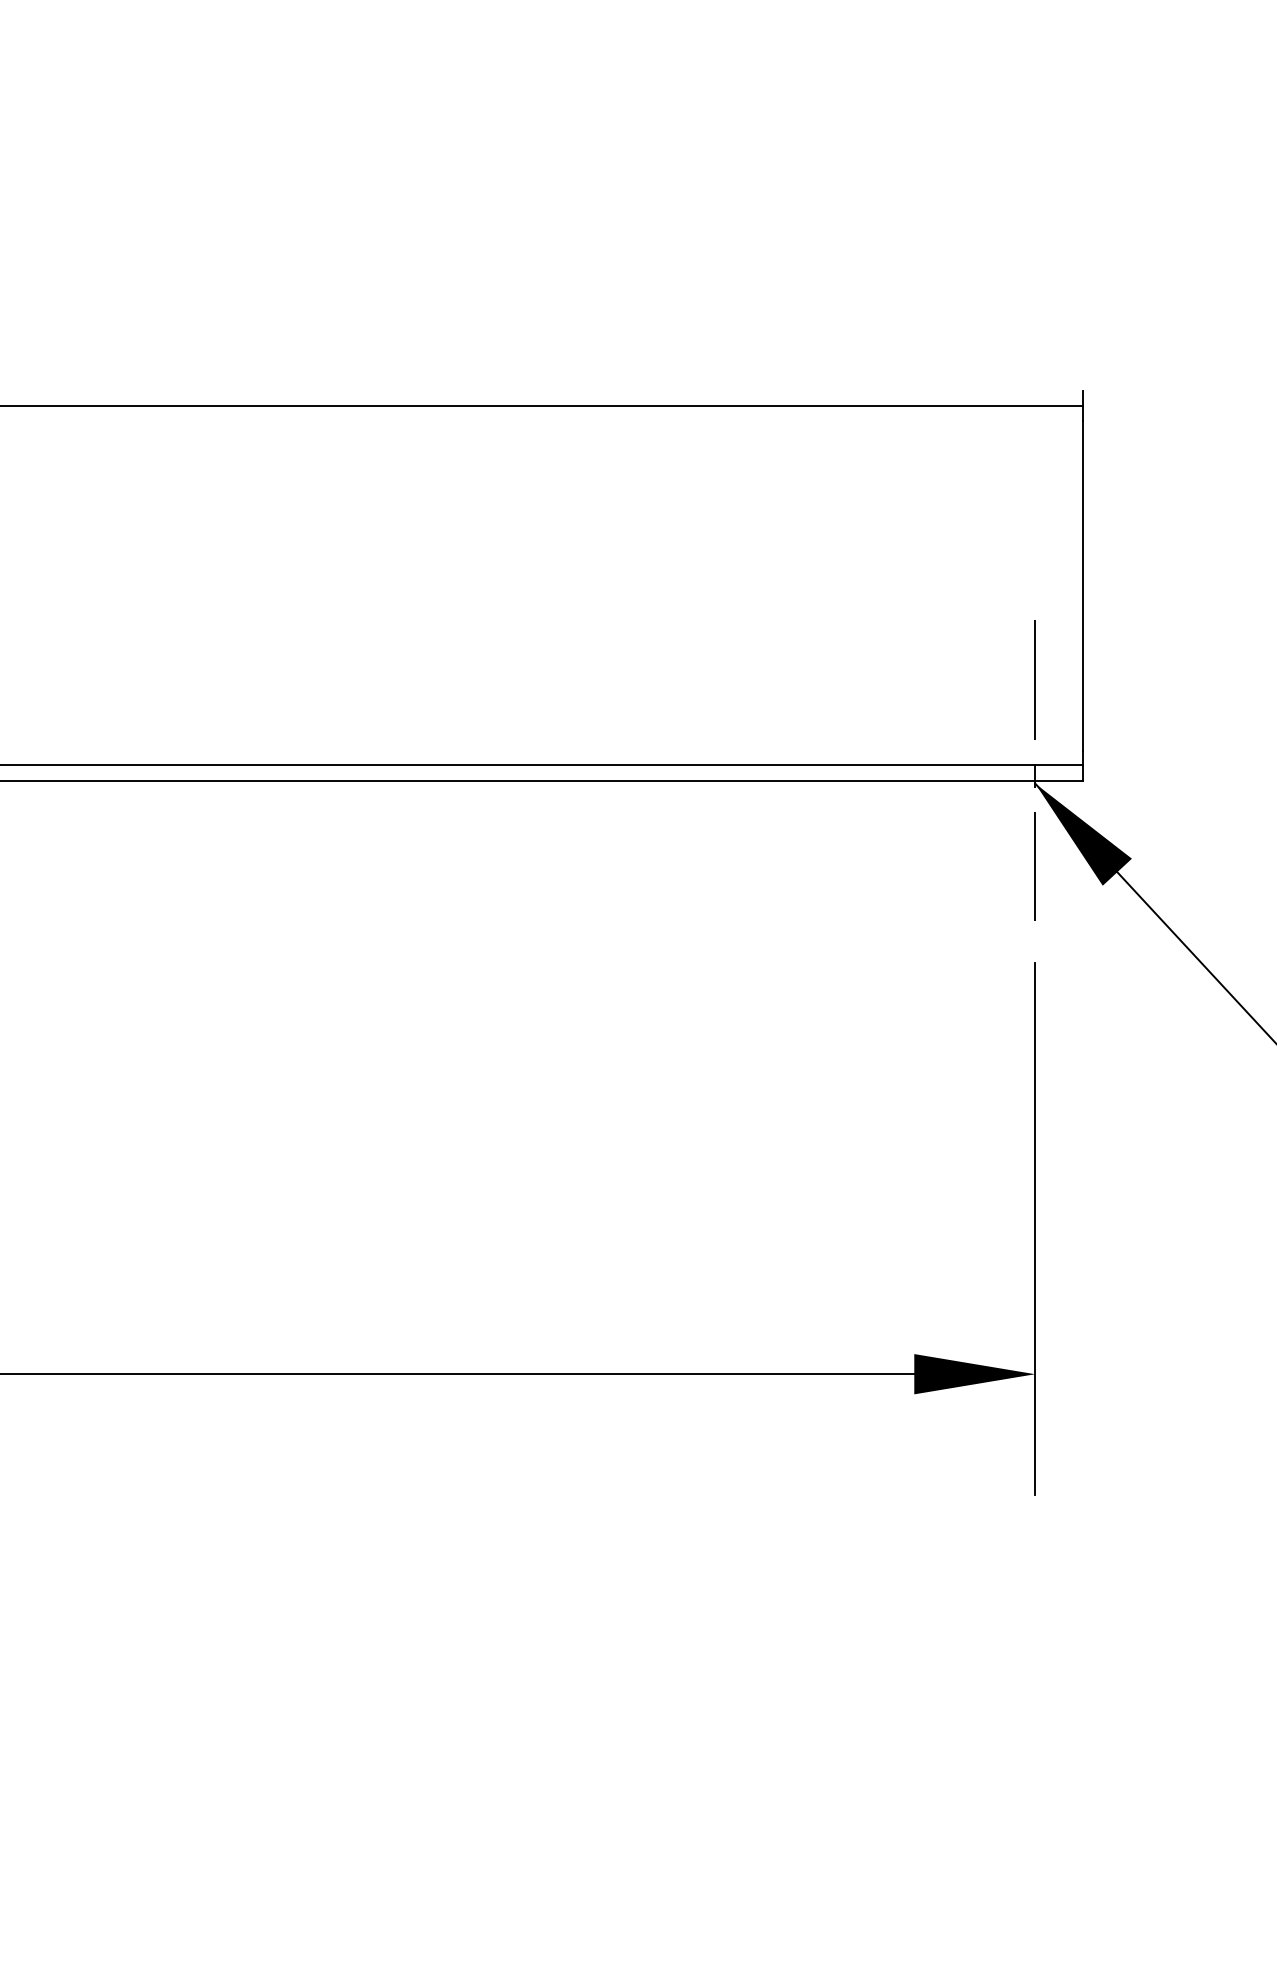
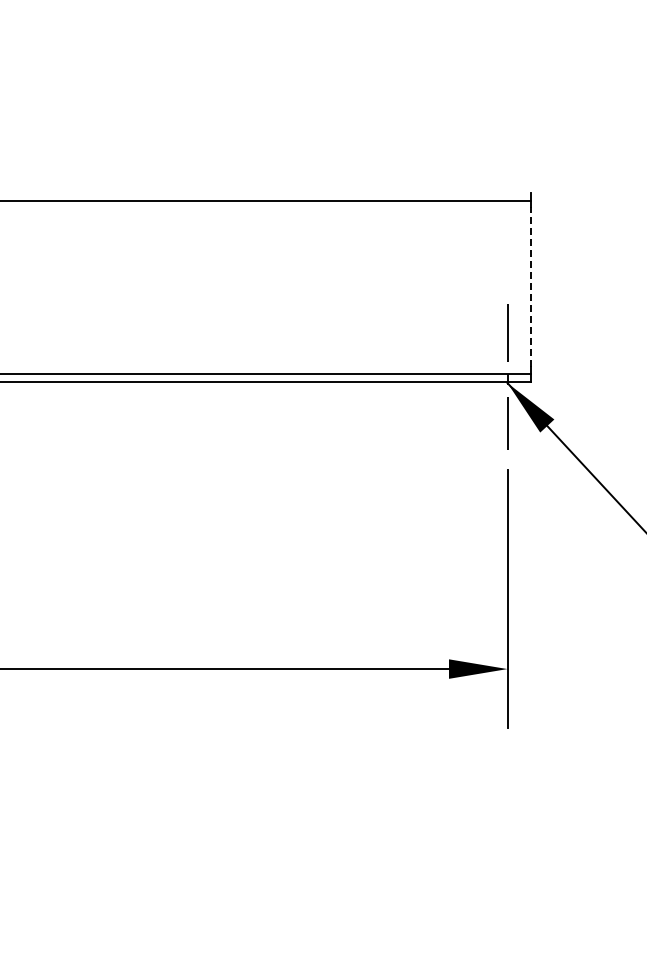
line: (1082, 586) -> (530, 287), solid -> dashed

